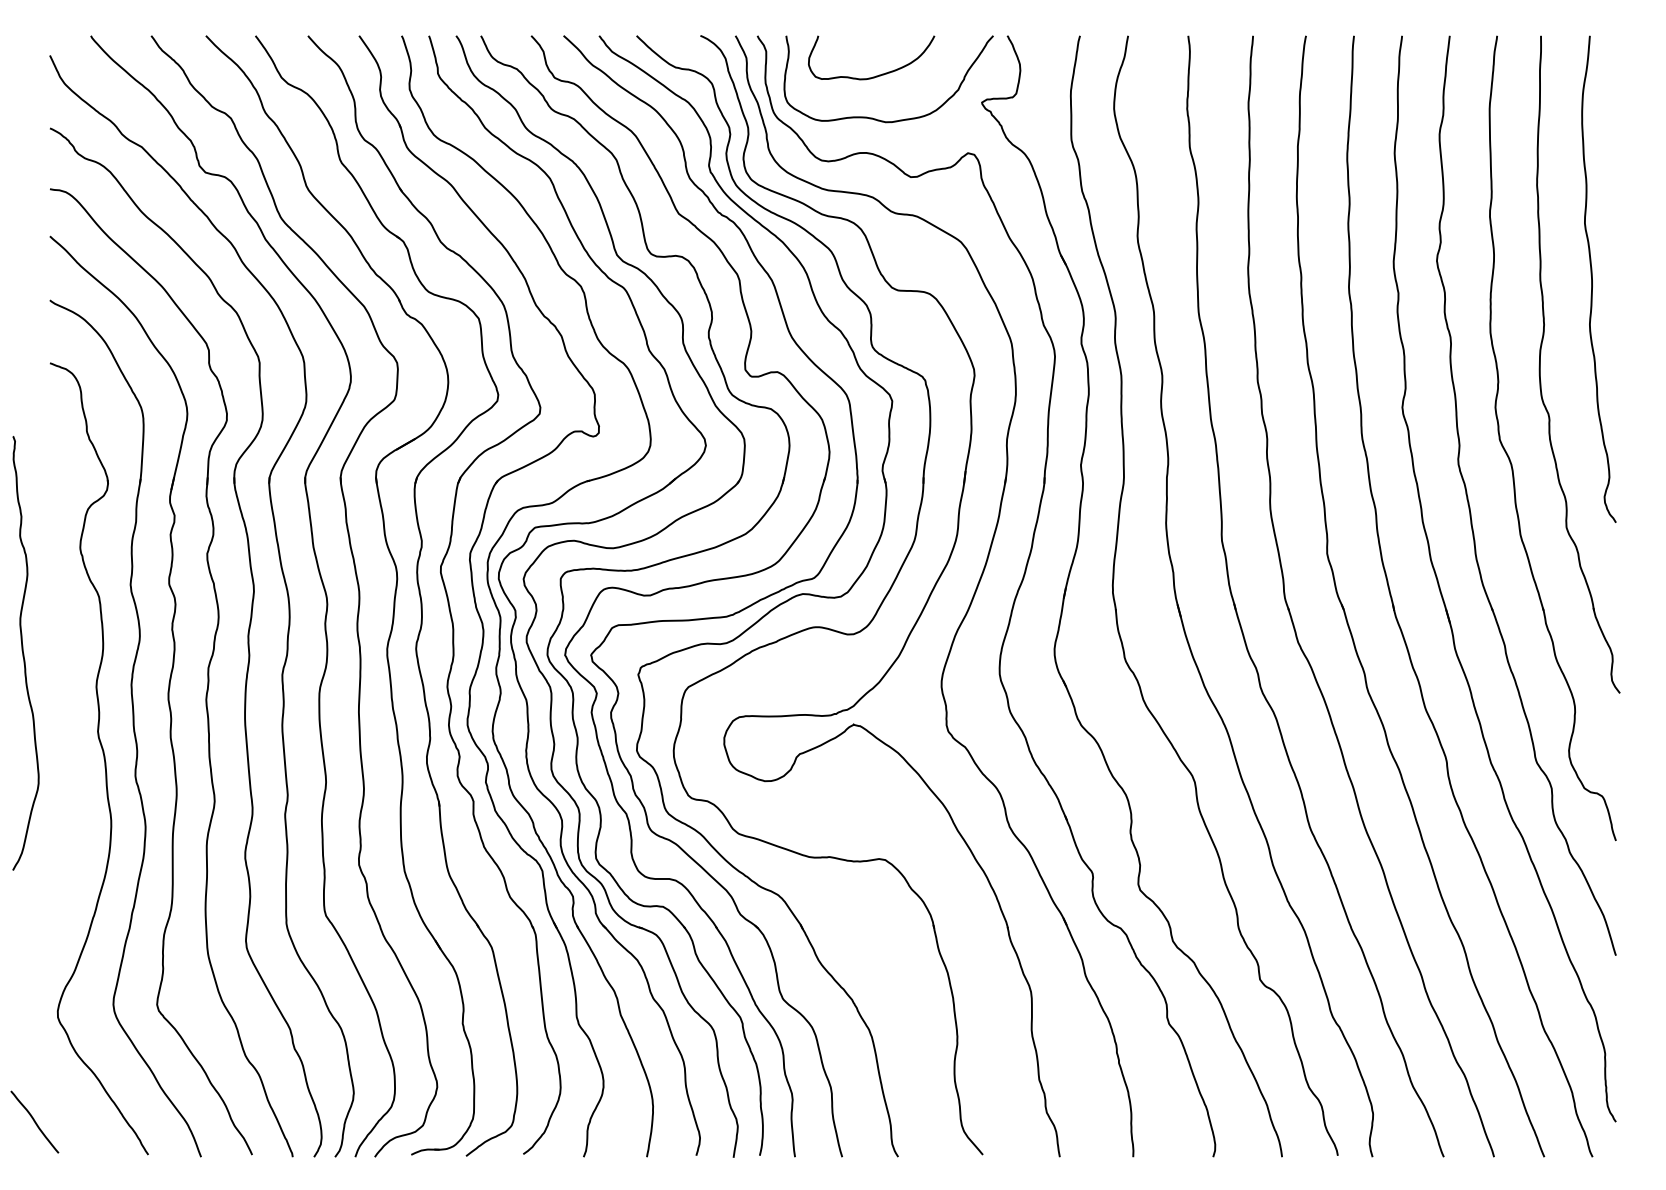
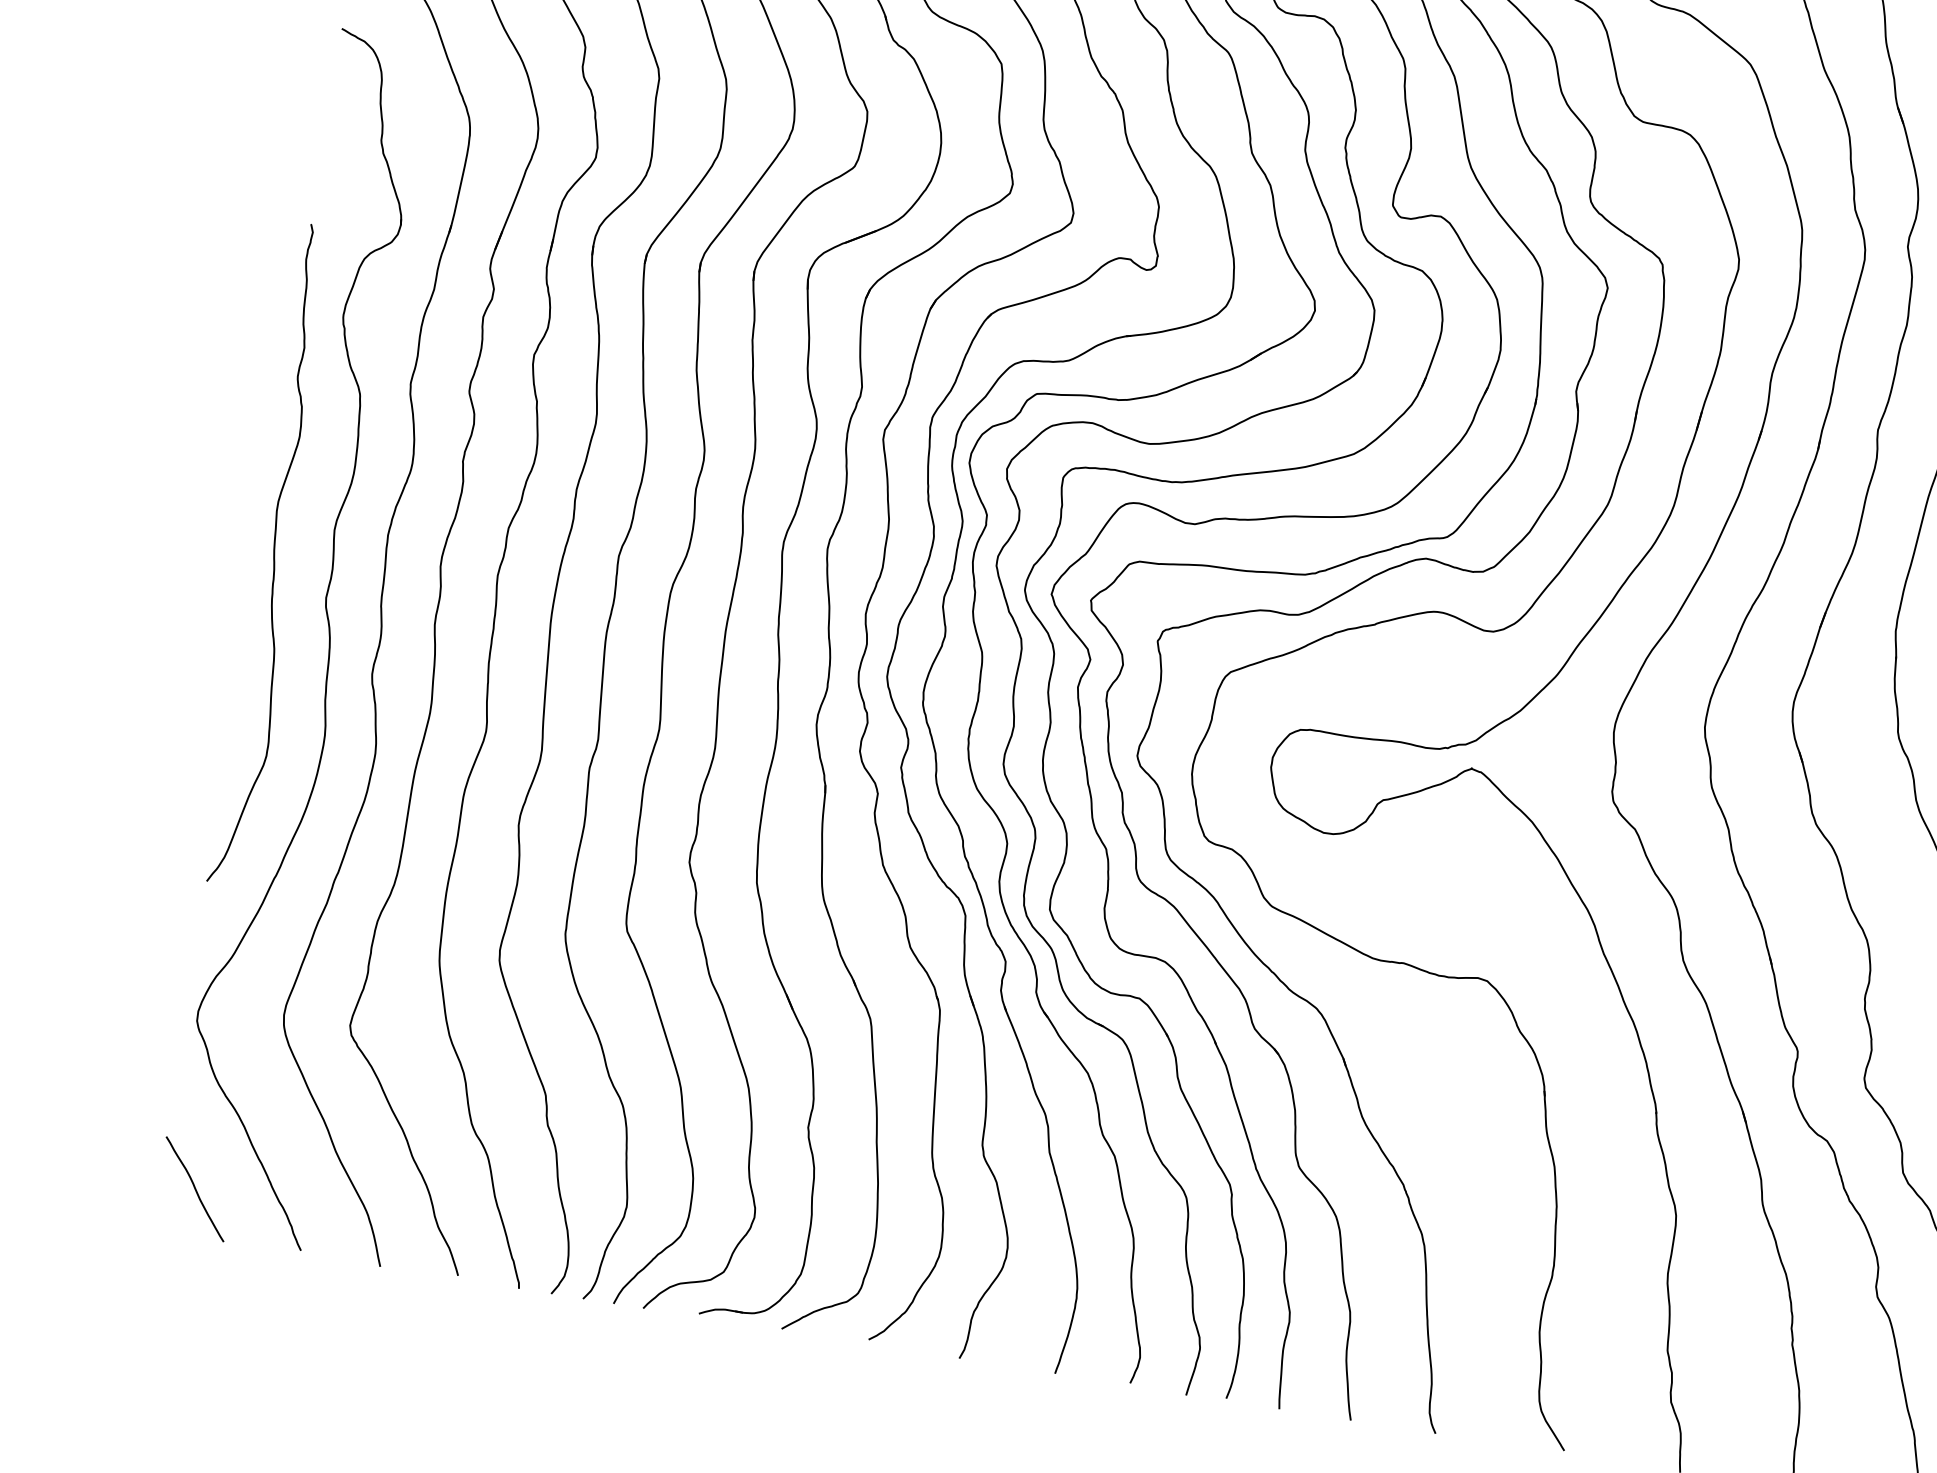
curve: (24, 653) -> (276, 555), moved
curve: (34, 1121) -> (194, 1188), moved

